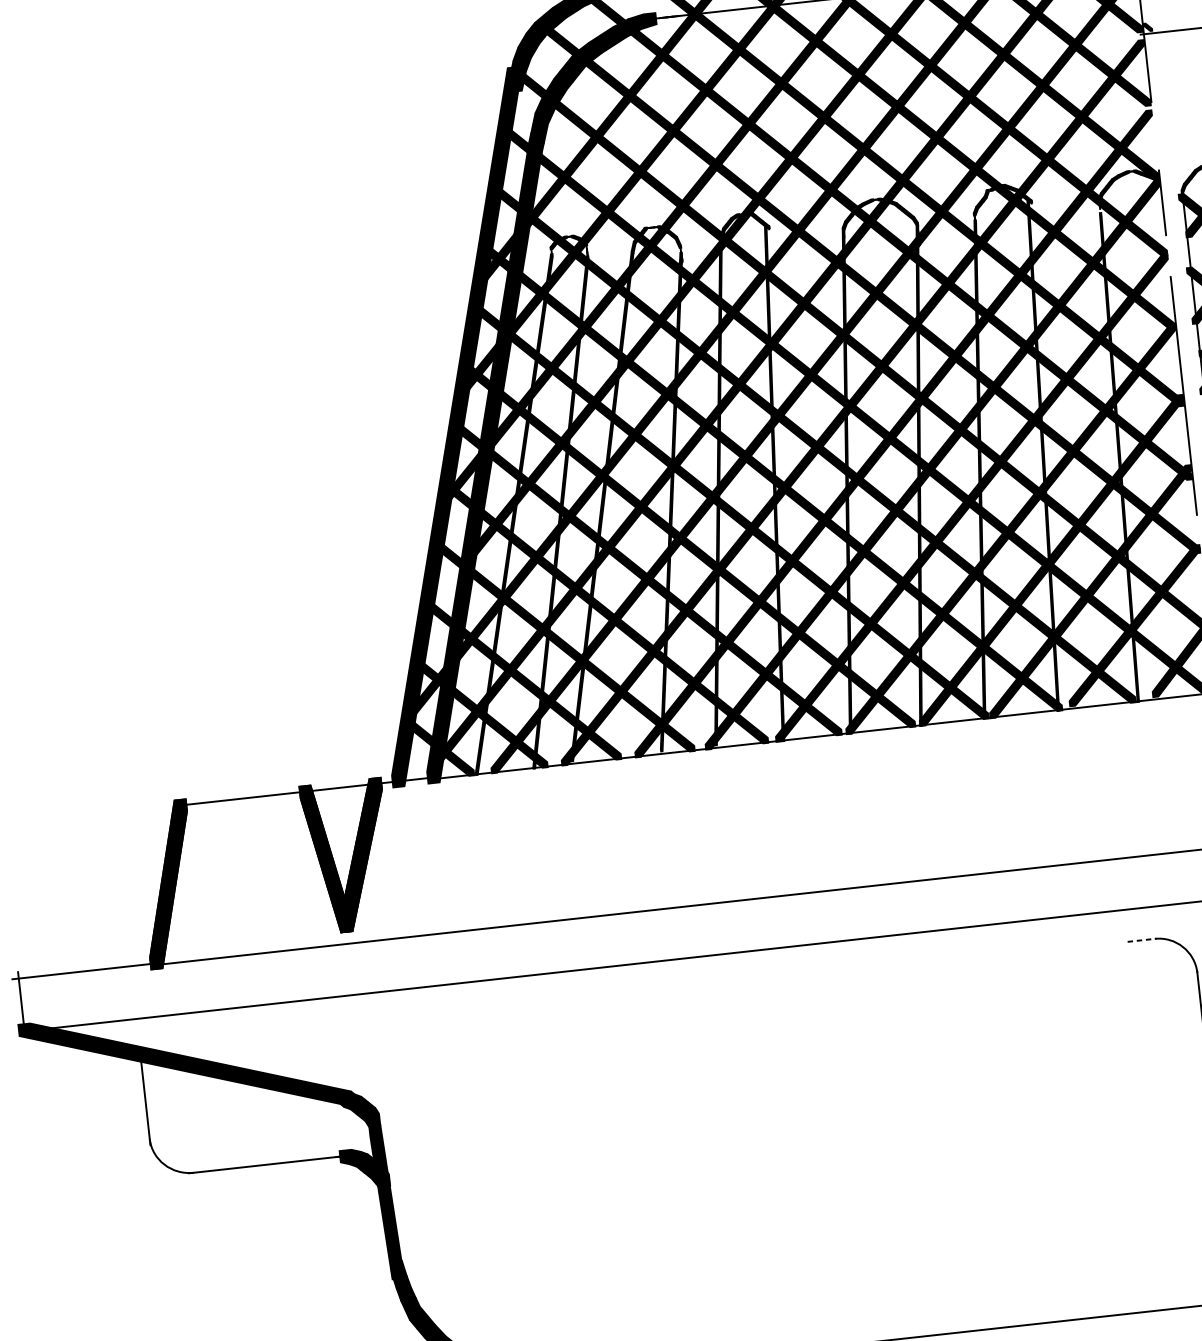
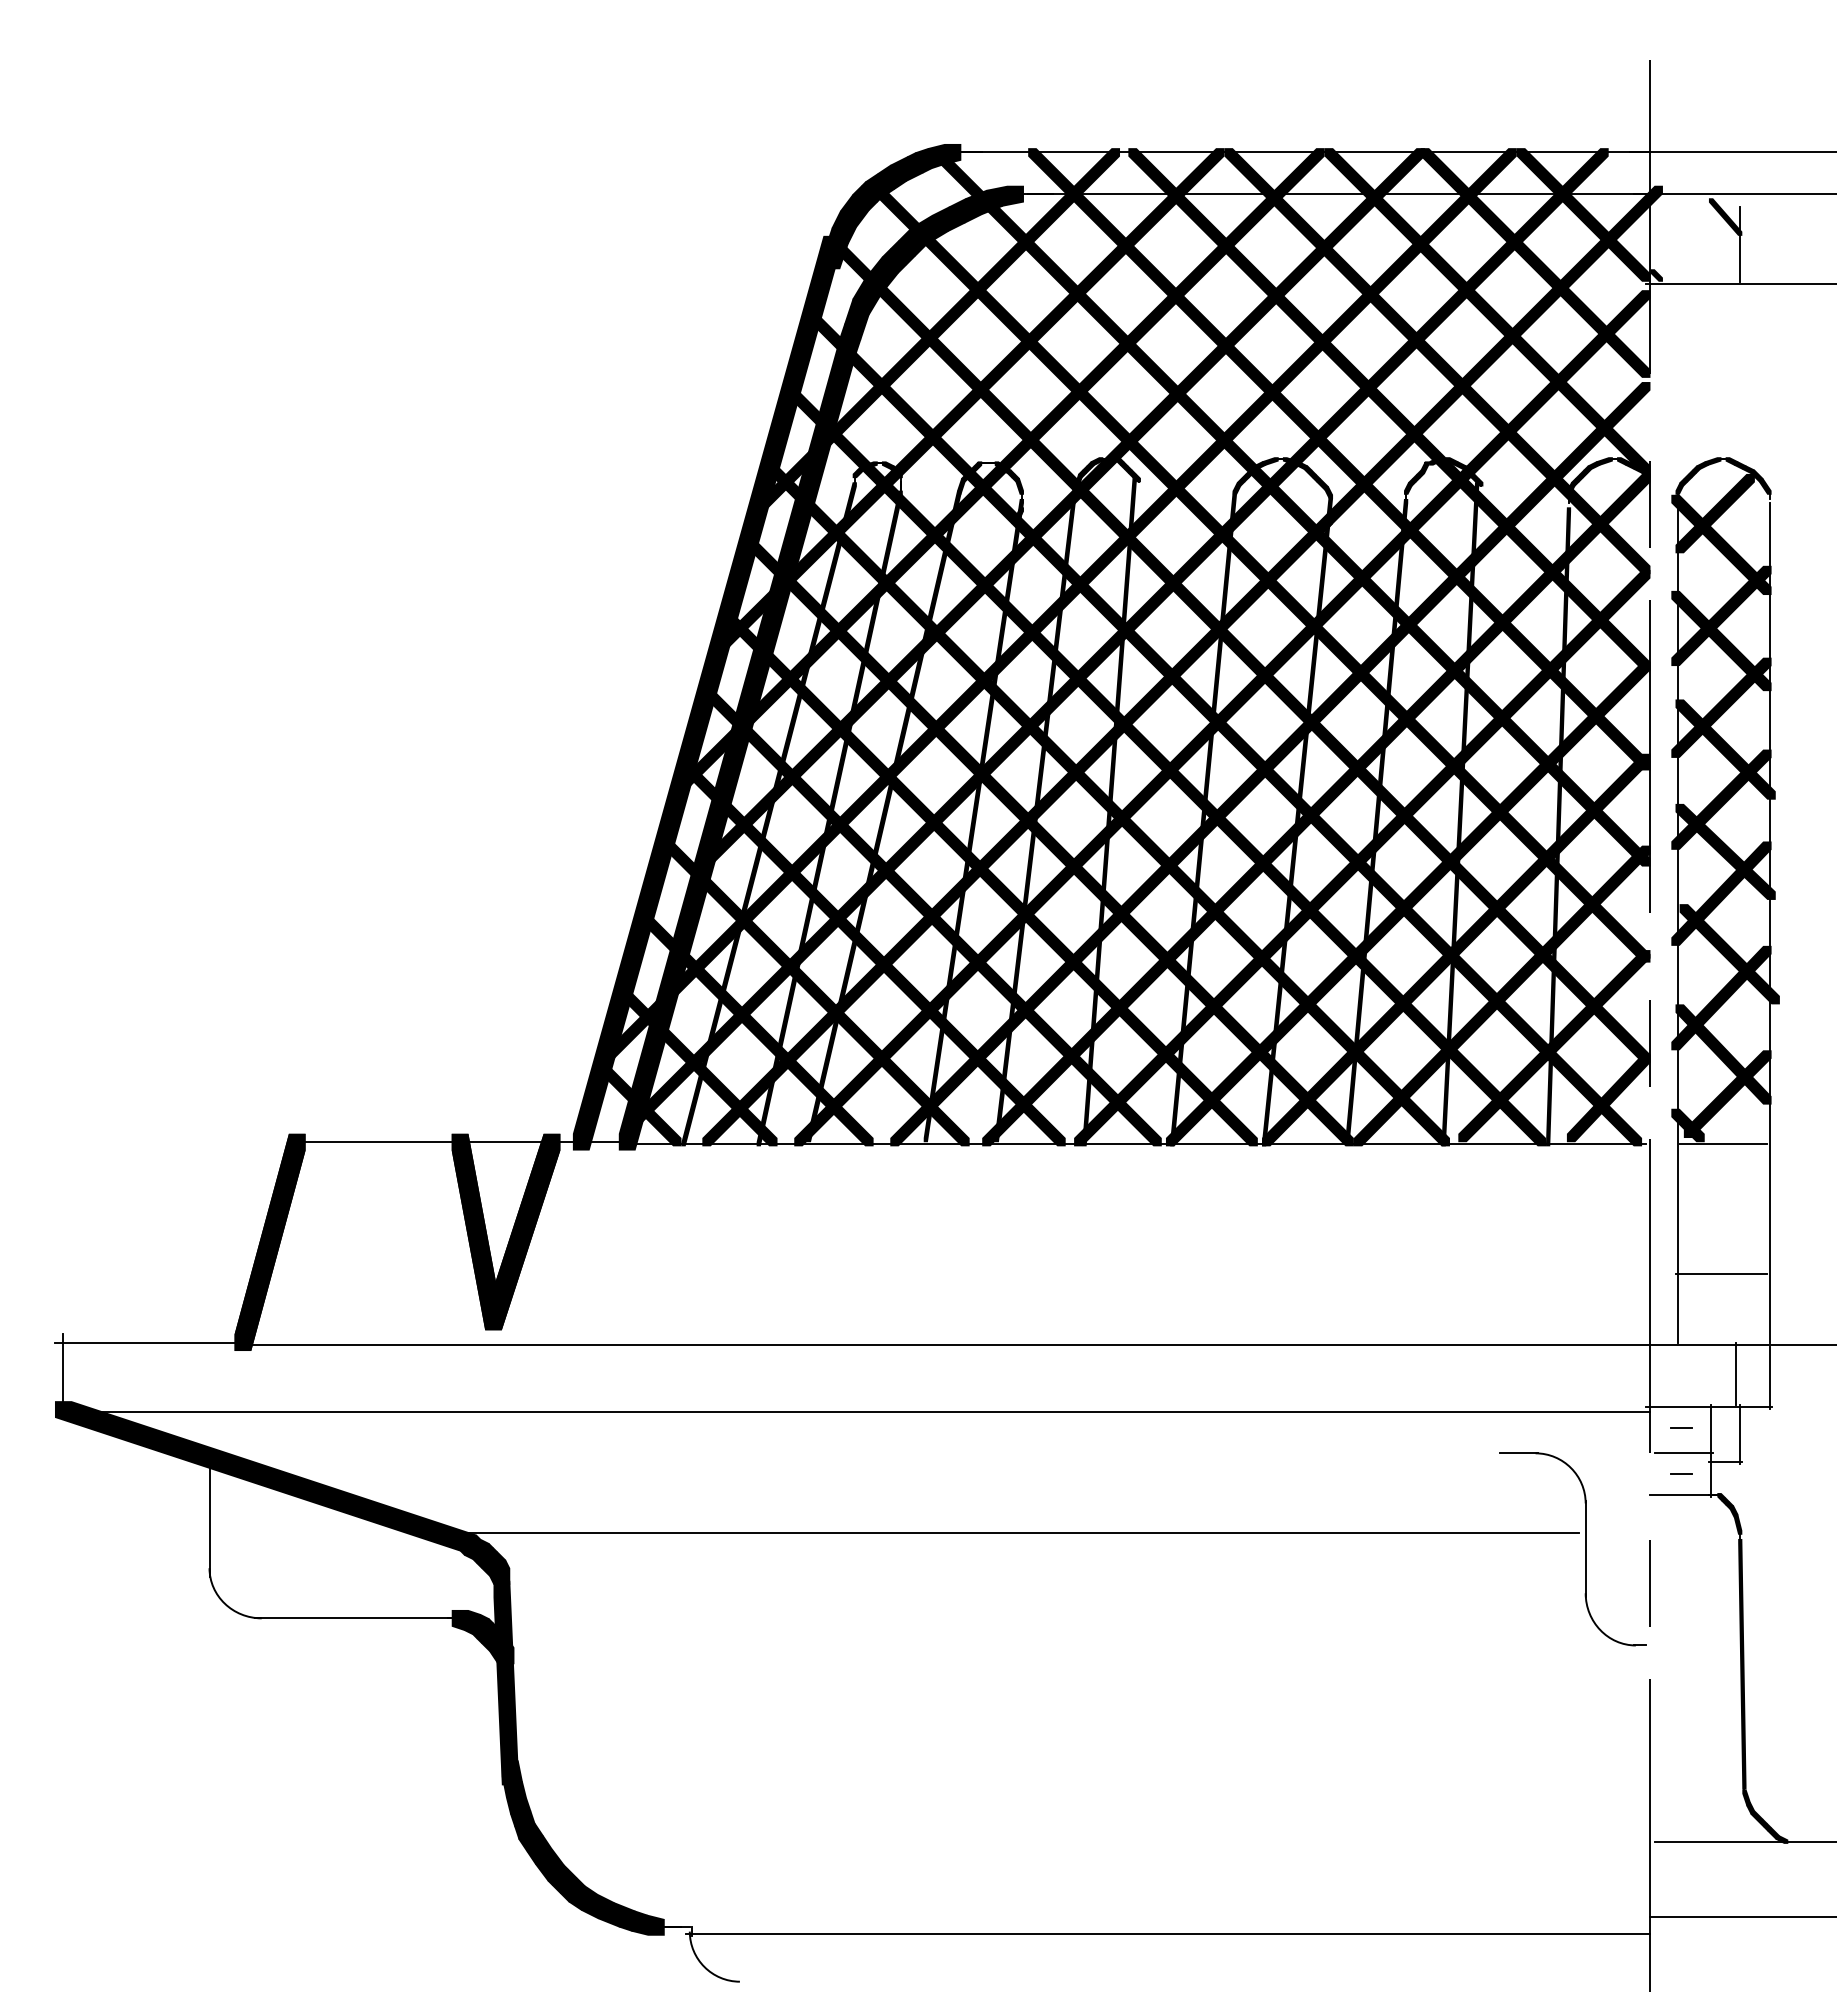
line: (1141, 940) -> (1518, 1453), dashed -> solid
line: (753, 1044) -> (1002, 1532), added

